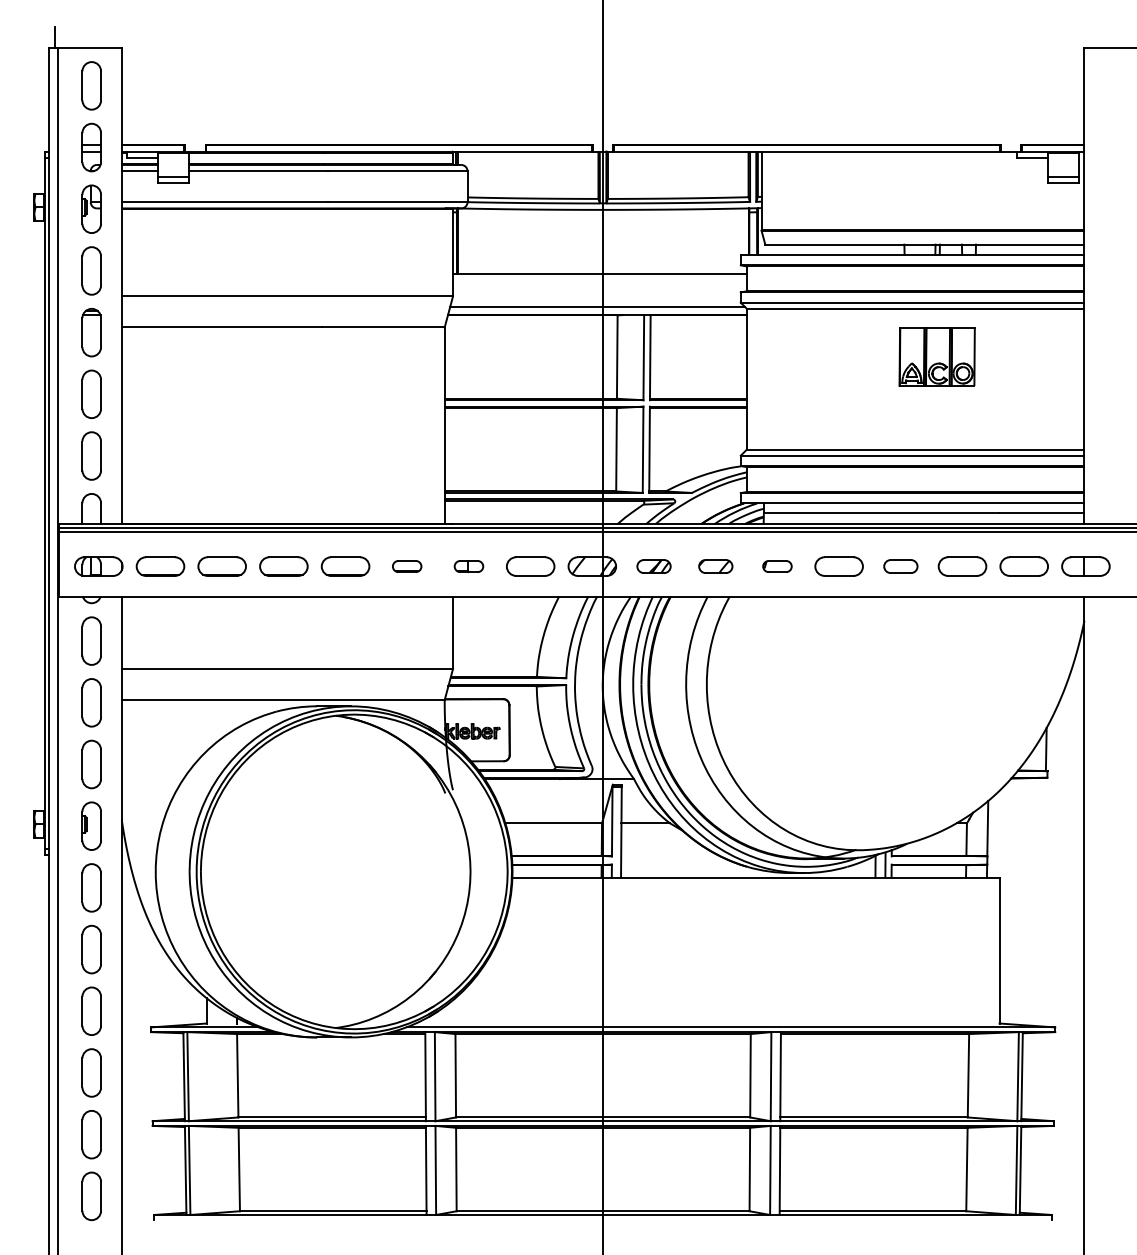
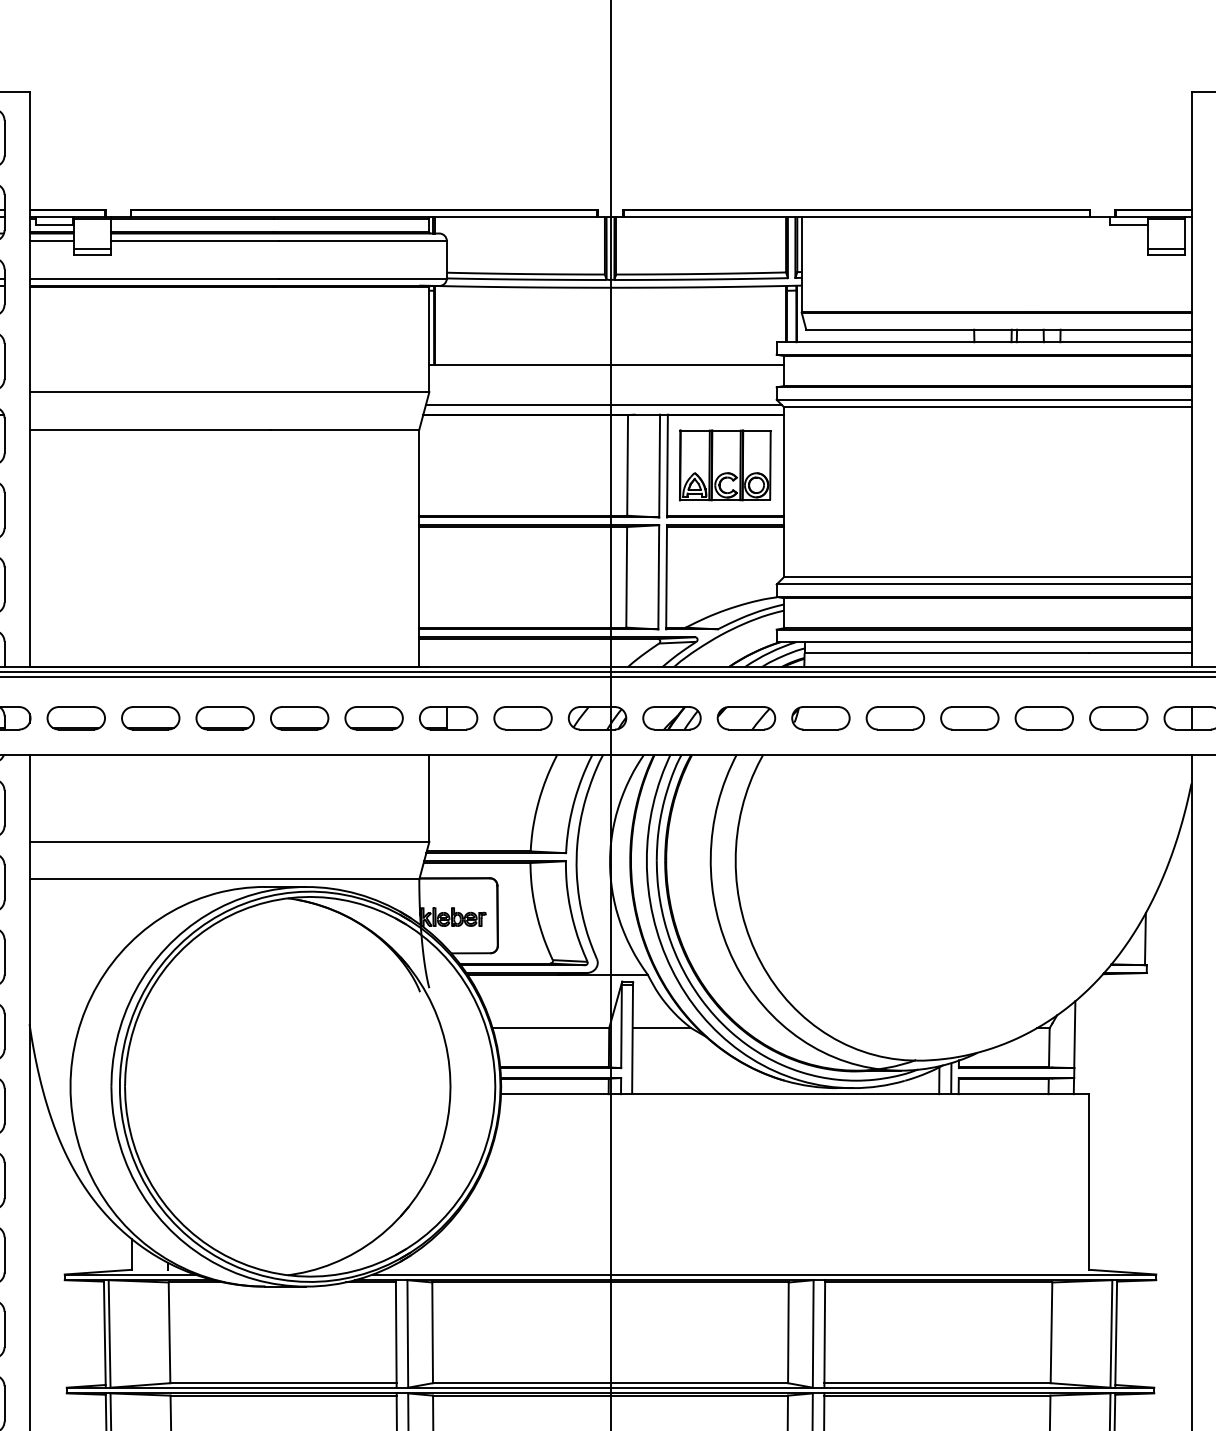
part: (936, 356) -> (724, 464), moved
part: (406, 566) -> (373, 718), size x1.67
part: (468, 566) -> (448, 718), size x1.67
part: (653, 566) -> (671, 718), size x1.43
part: (715, 566) -> (746, 718), size x1.43
part: (777, 566) -> (820, 718), size x1.67
part: (900, 566) -> (969, 718), size x1.43

